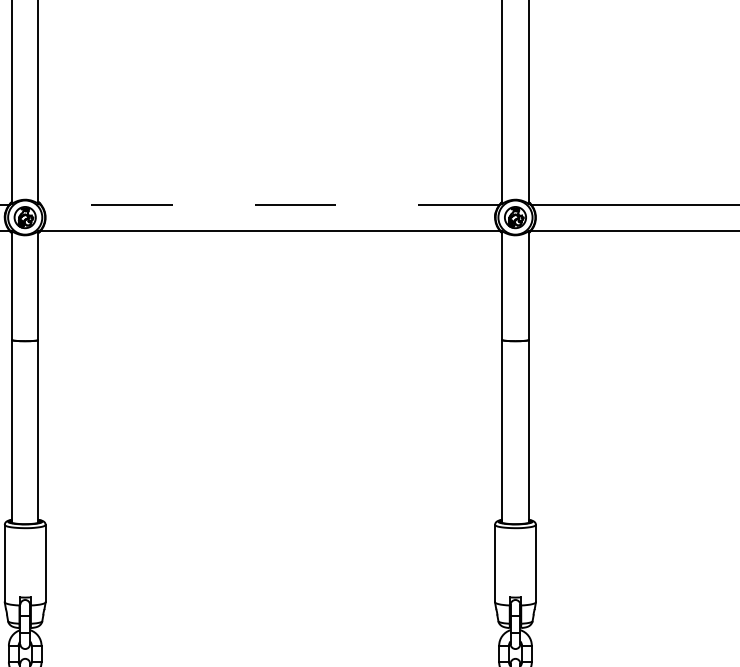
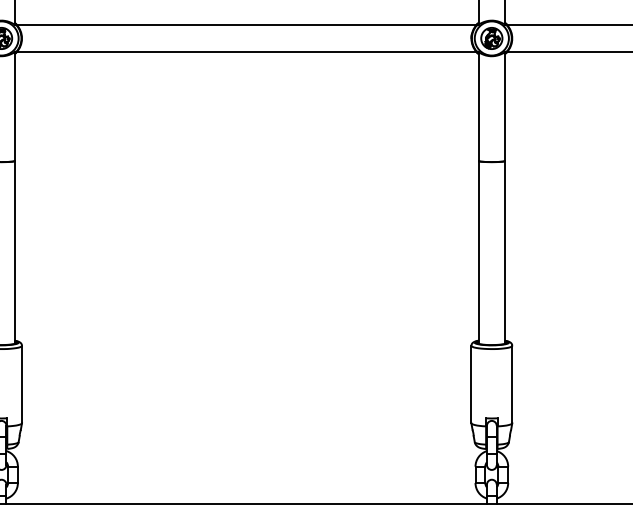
line: (269, 204) -> (245, 25), dashed -> solid

